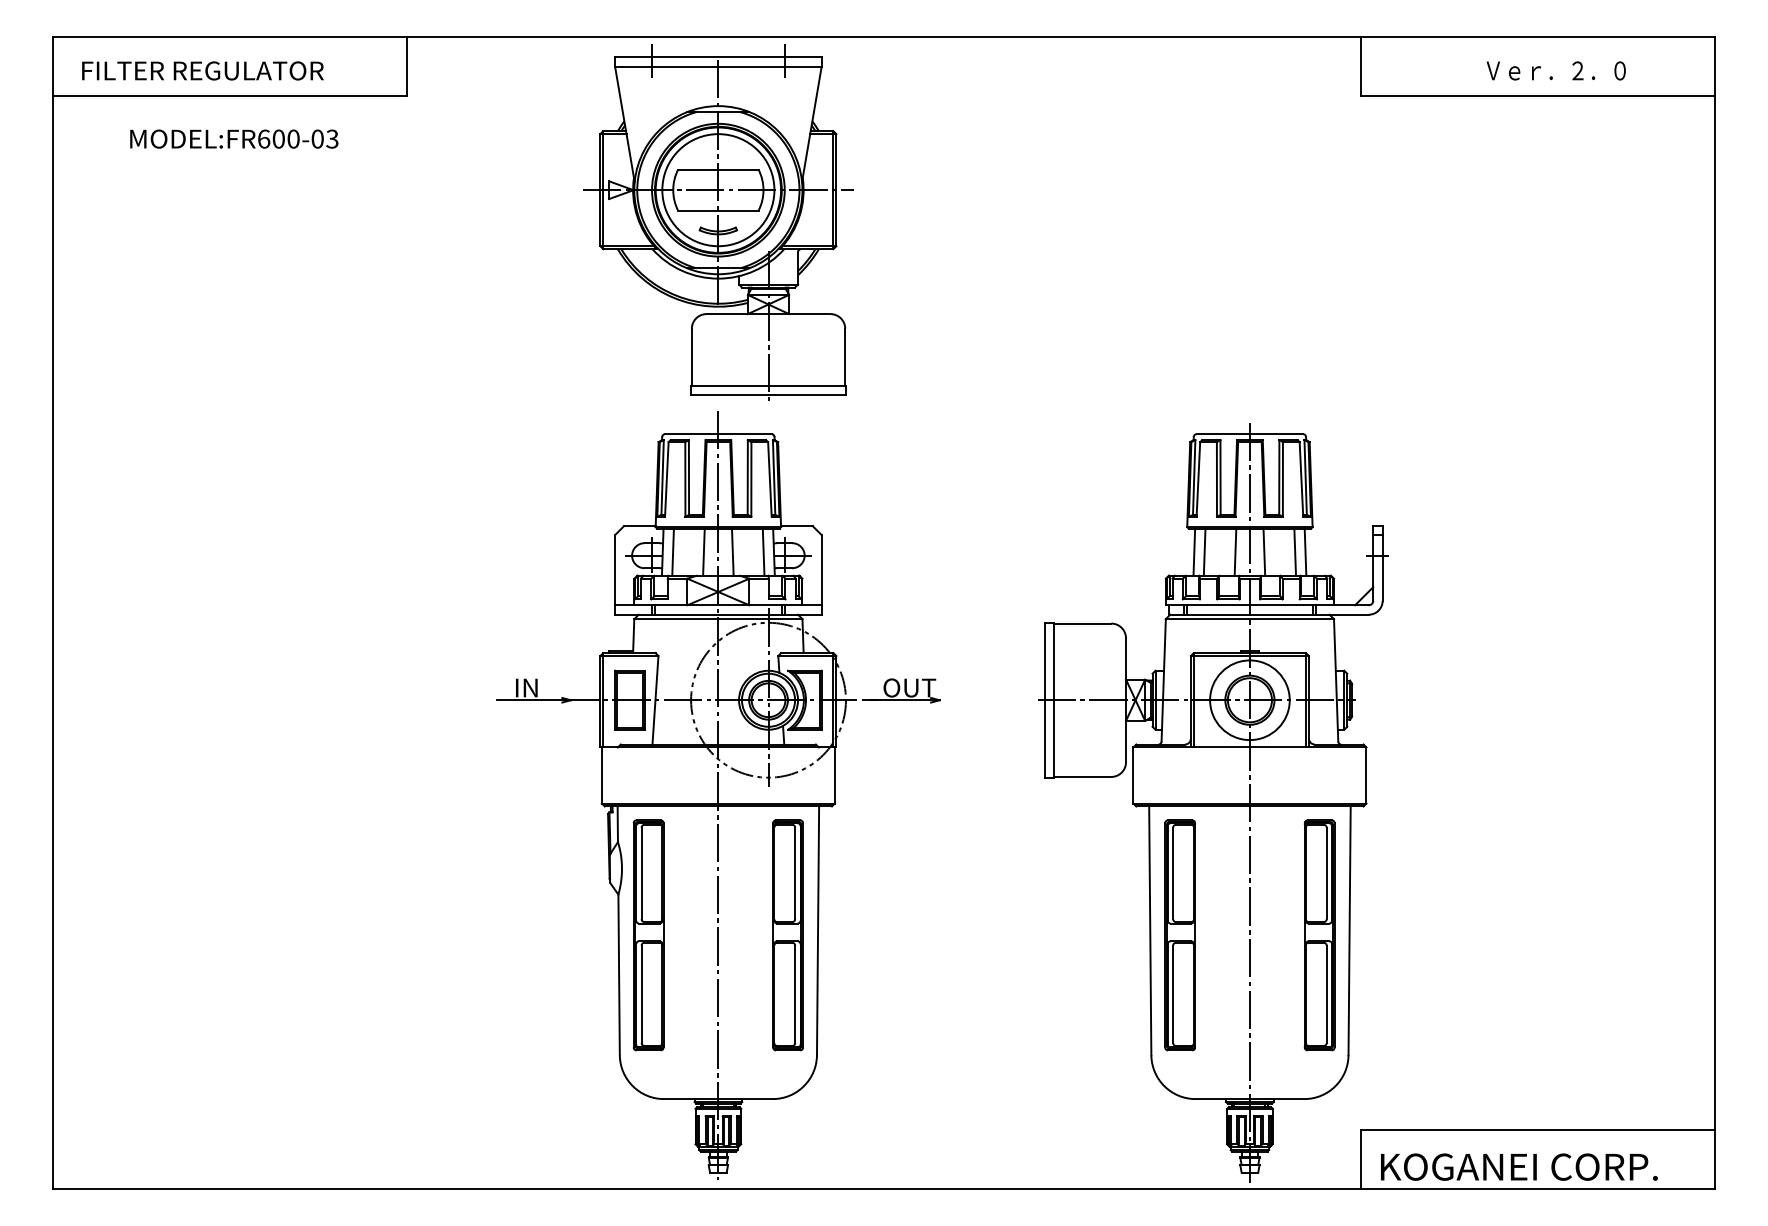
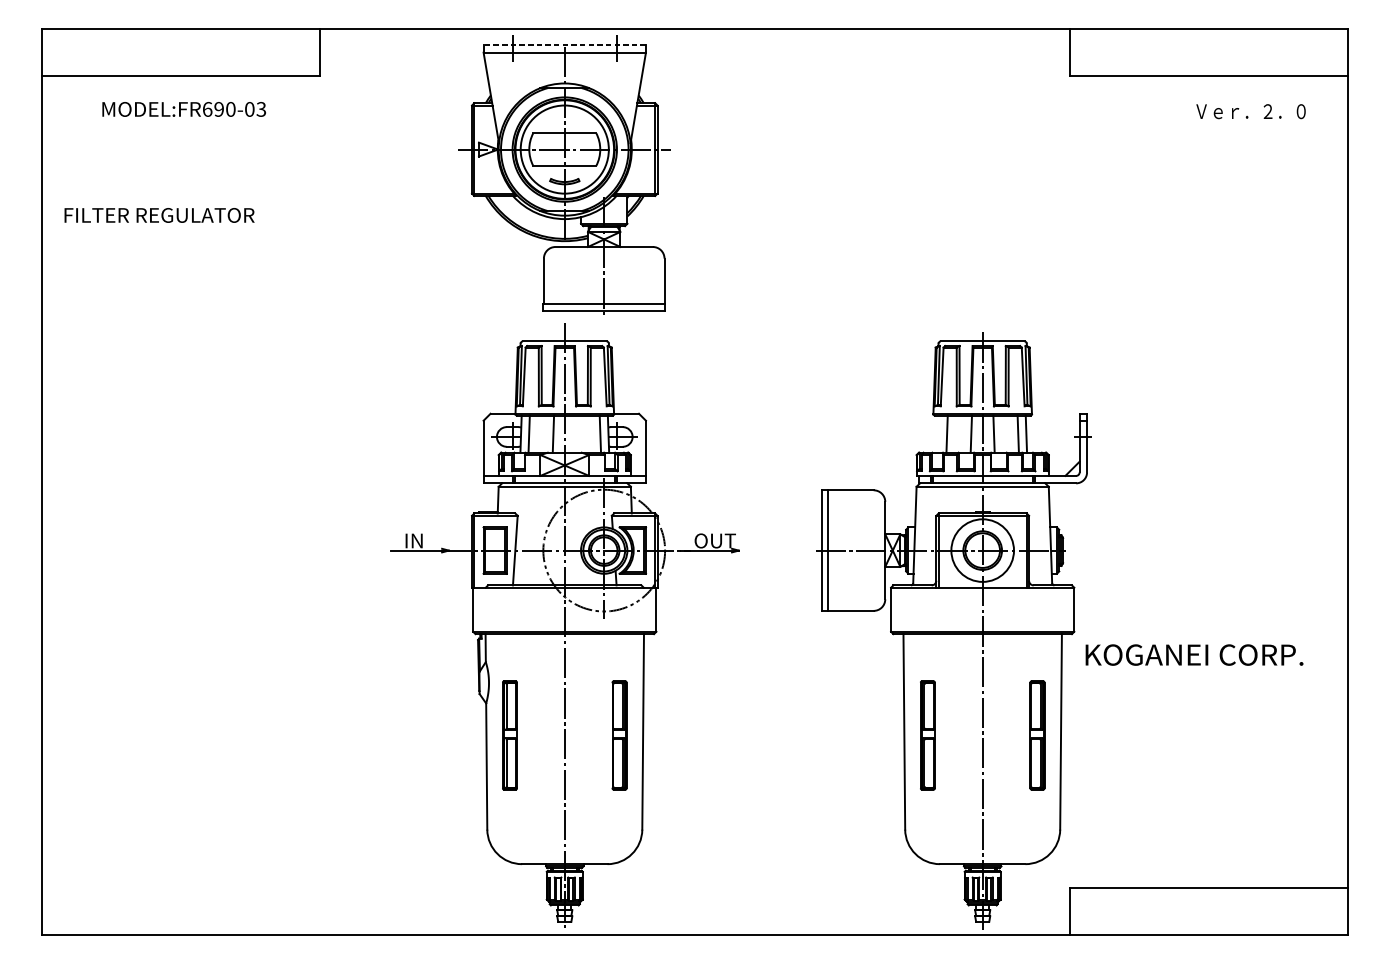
line: (717, 57) -> (564, 45), solid -> dashed
text: (202, 70) -> (159, 215), moved
text: (1555, 70) -> (1250, 111), moved
text: (278, 138) -> (218, 108), MODEL:FR600-03 -> MODEL:FR690-03
line: (732, 551) -> (575, 433), removed
line: (1194, 551) -> (939, 433), removed
part: (648, 935) -> (509, 735), size x0.6
part: (787, 935) -> (619, 735), size x0.6
part: (1179, 935) -> (927, 735), size x0.6
part: (1319, 935) -> (1037, 735), size x0.6
text: (1519, 1166) -> (1194, 654), moved

